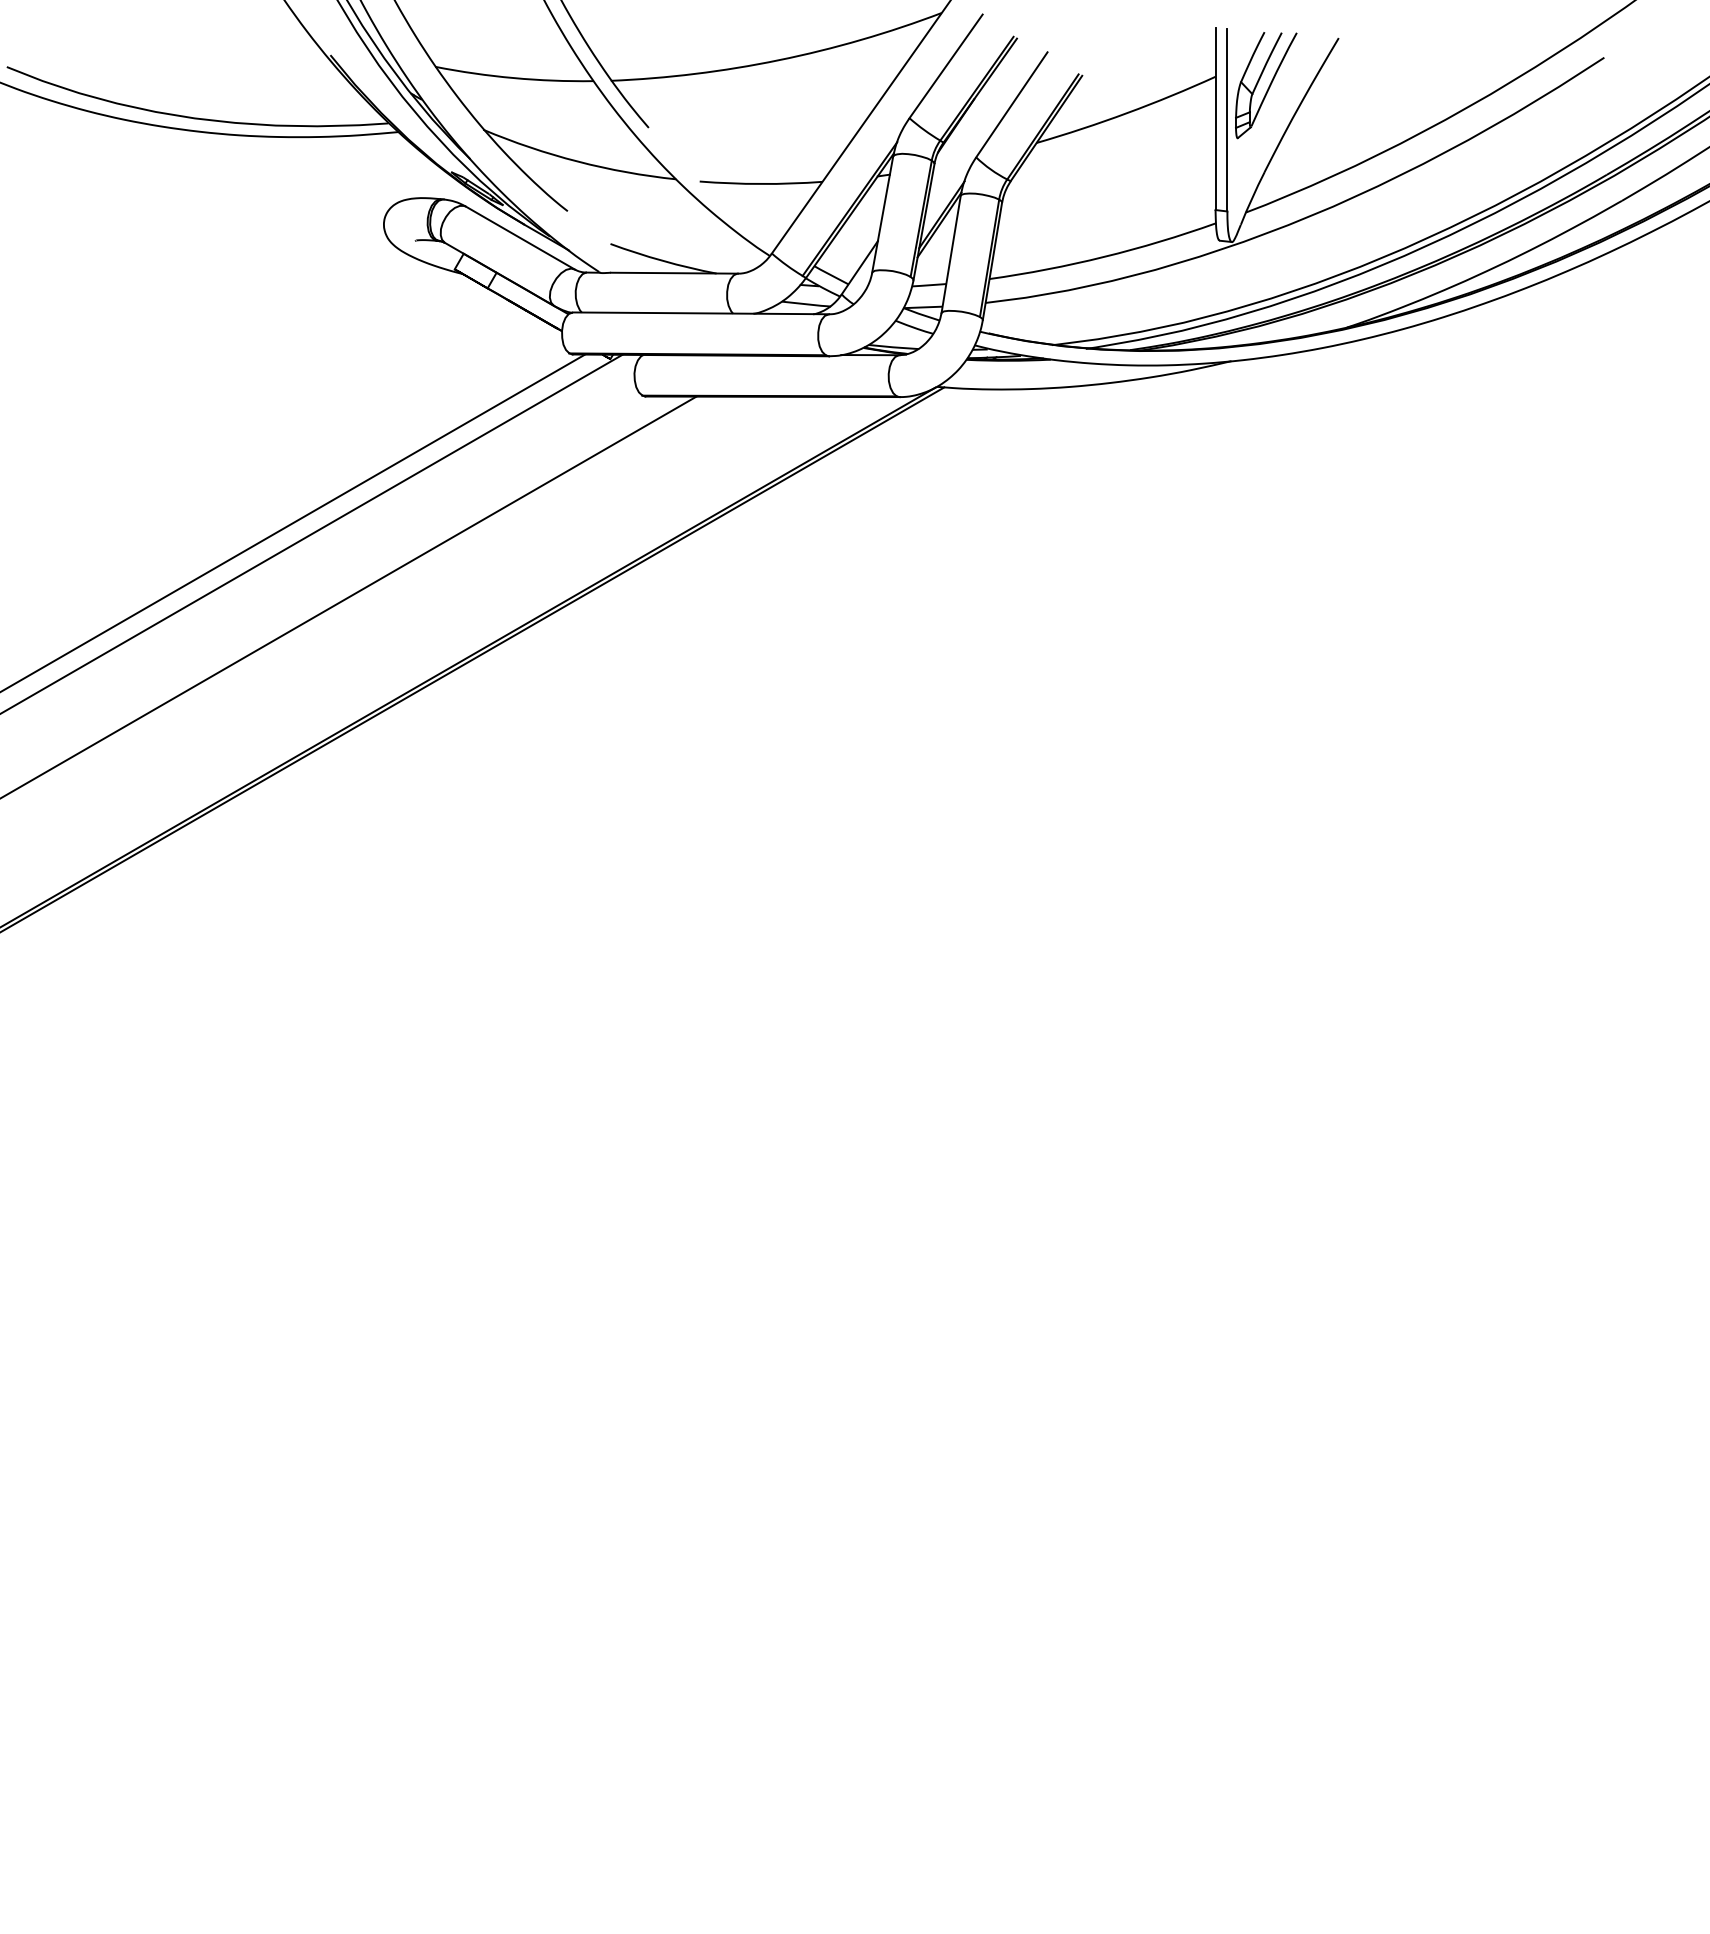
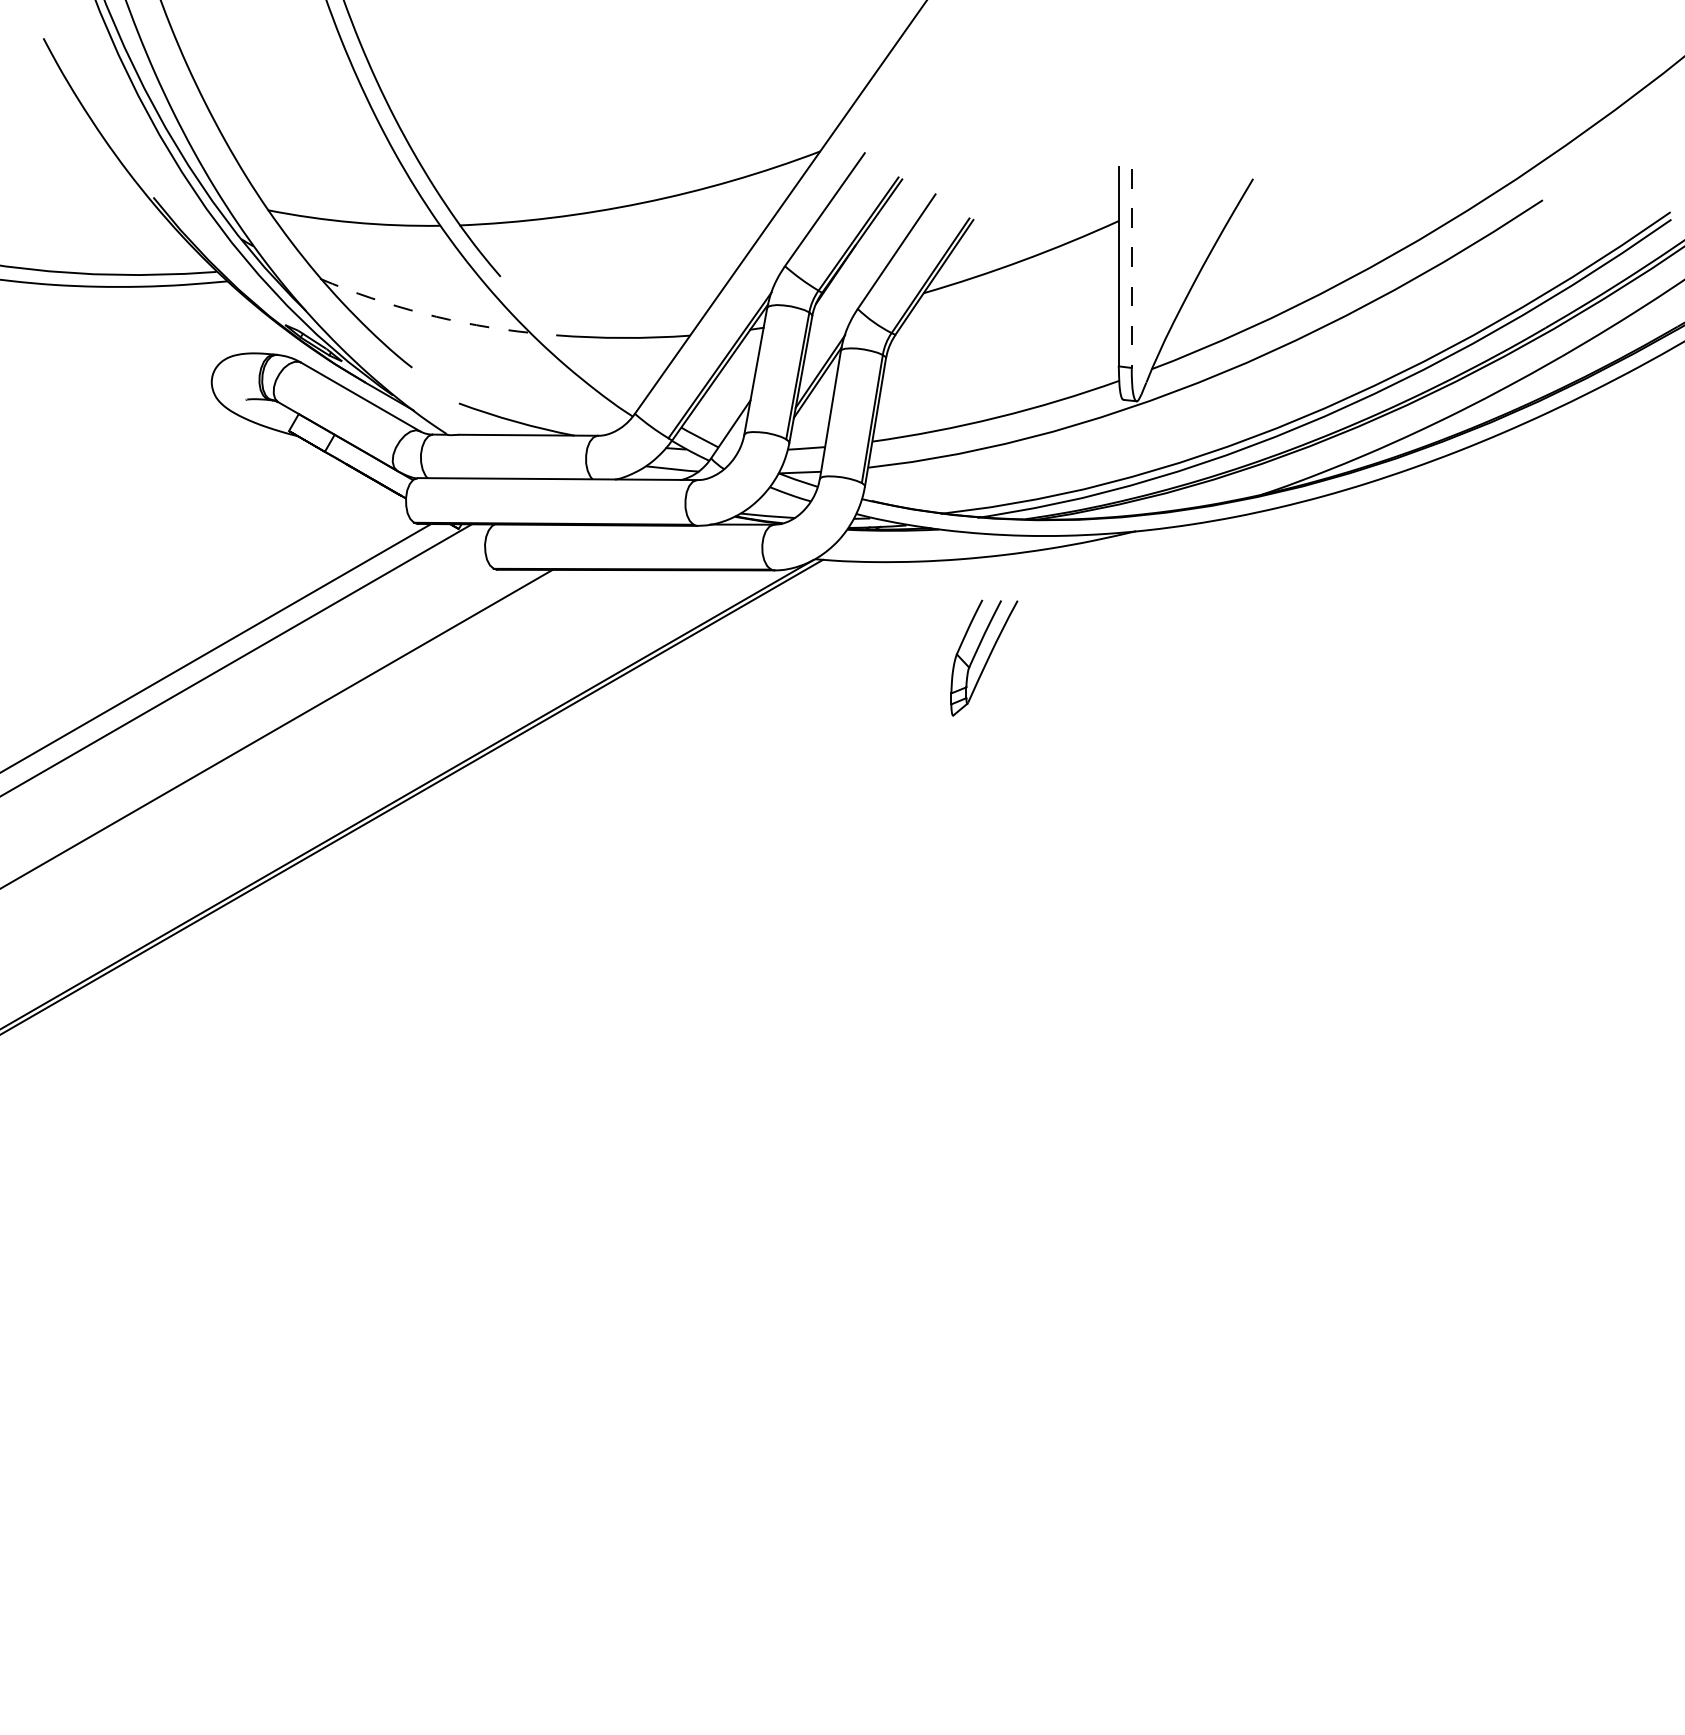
part: (1266, 85) -> (984, 658), moved
line: (1227, 120) -> (1131, 268), solid -> dashed
arc: (577, 161) -> (422, 313), solid -> dashed

